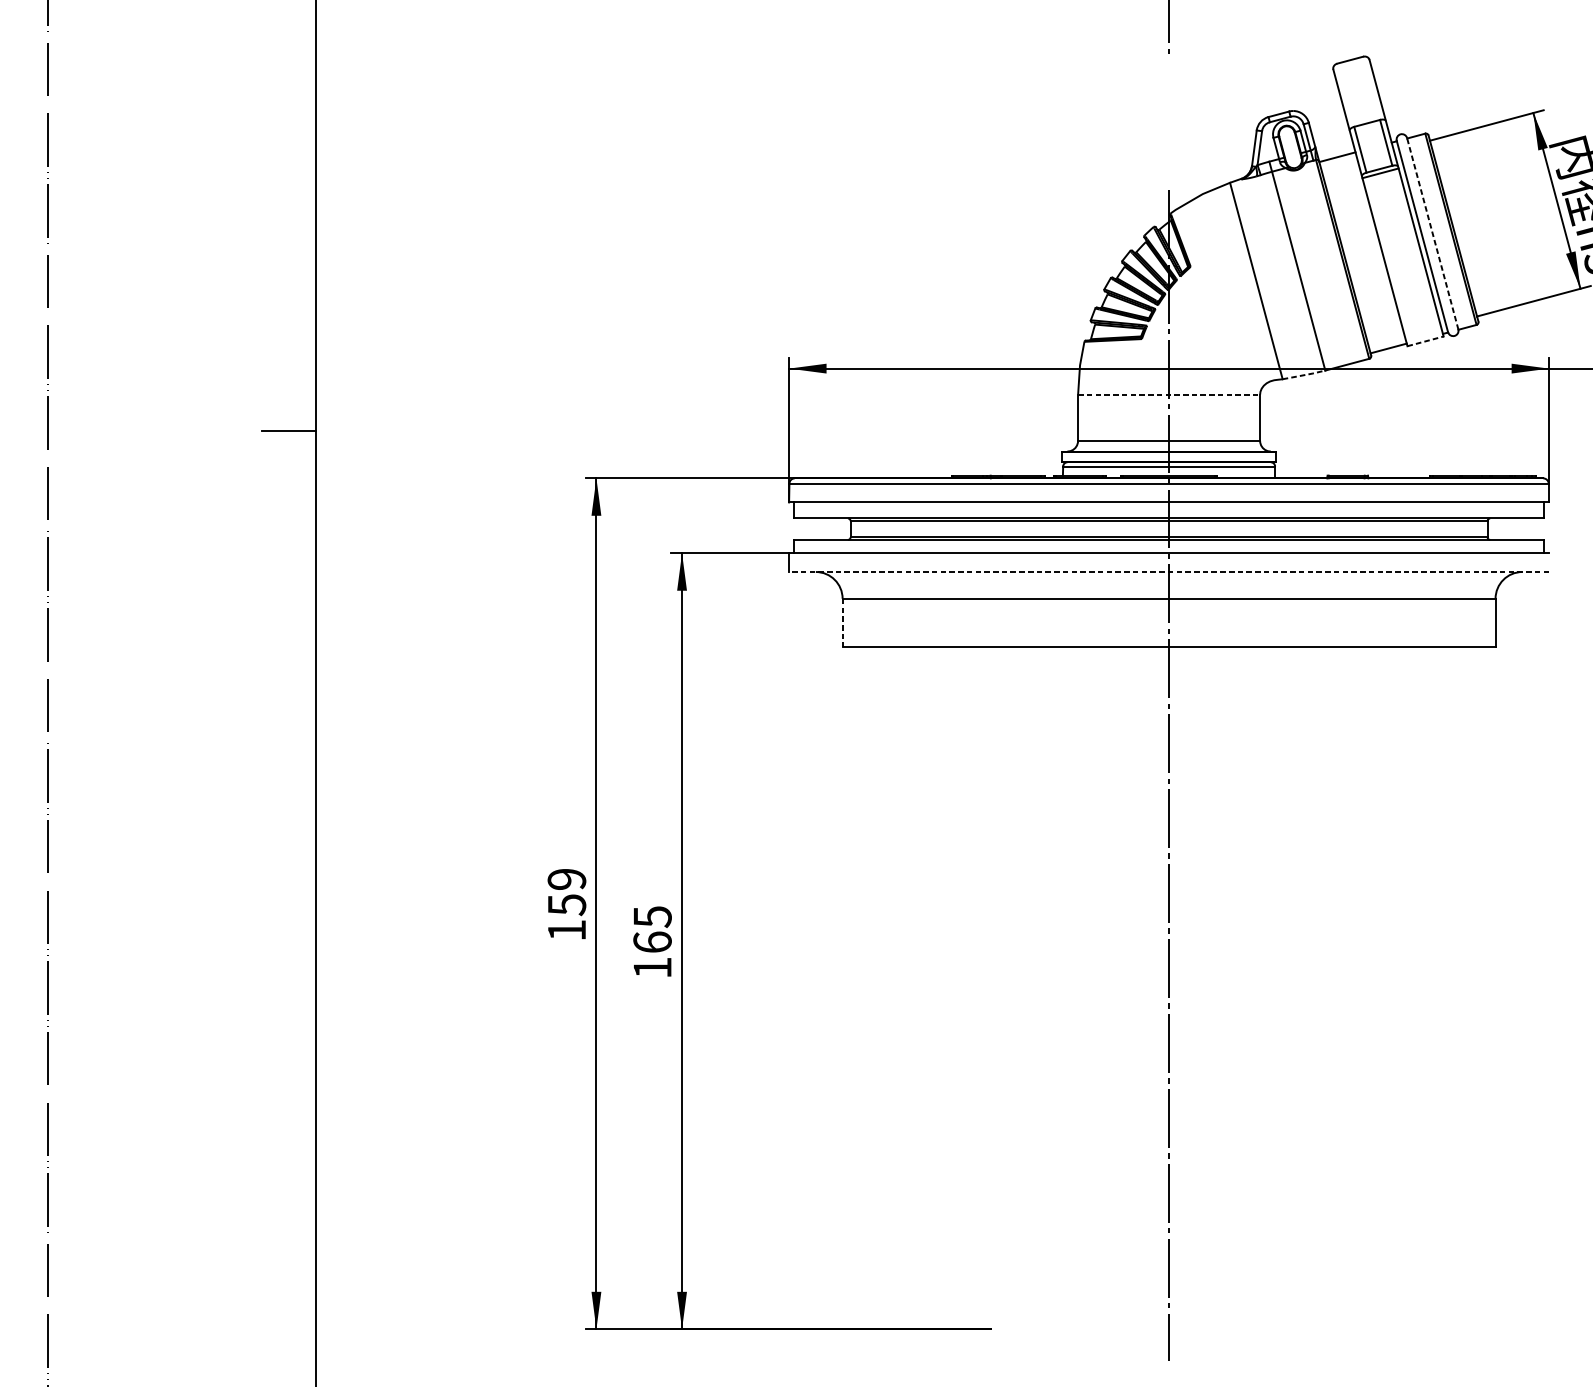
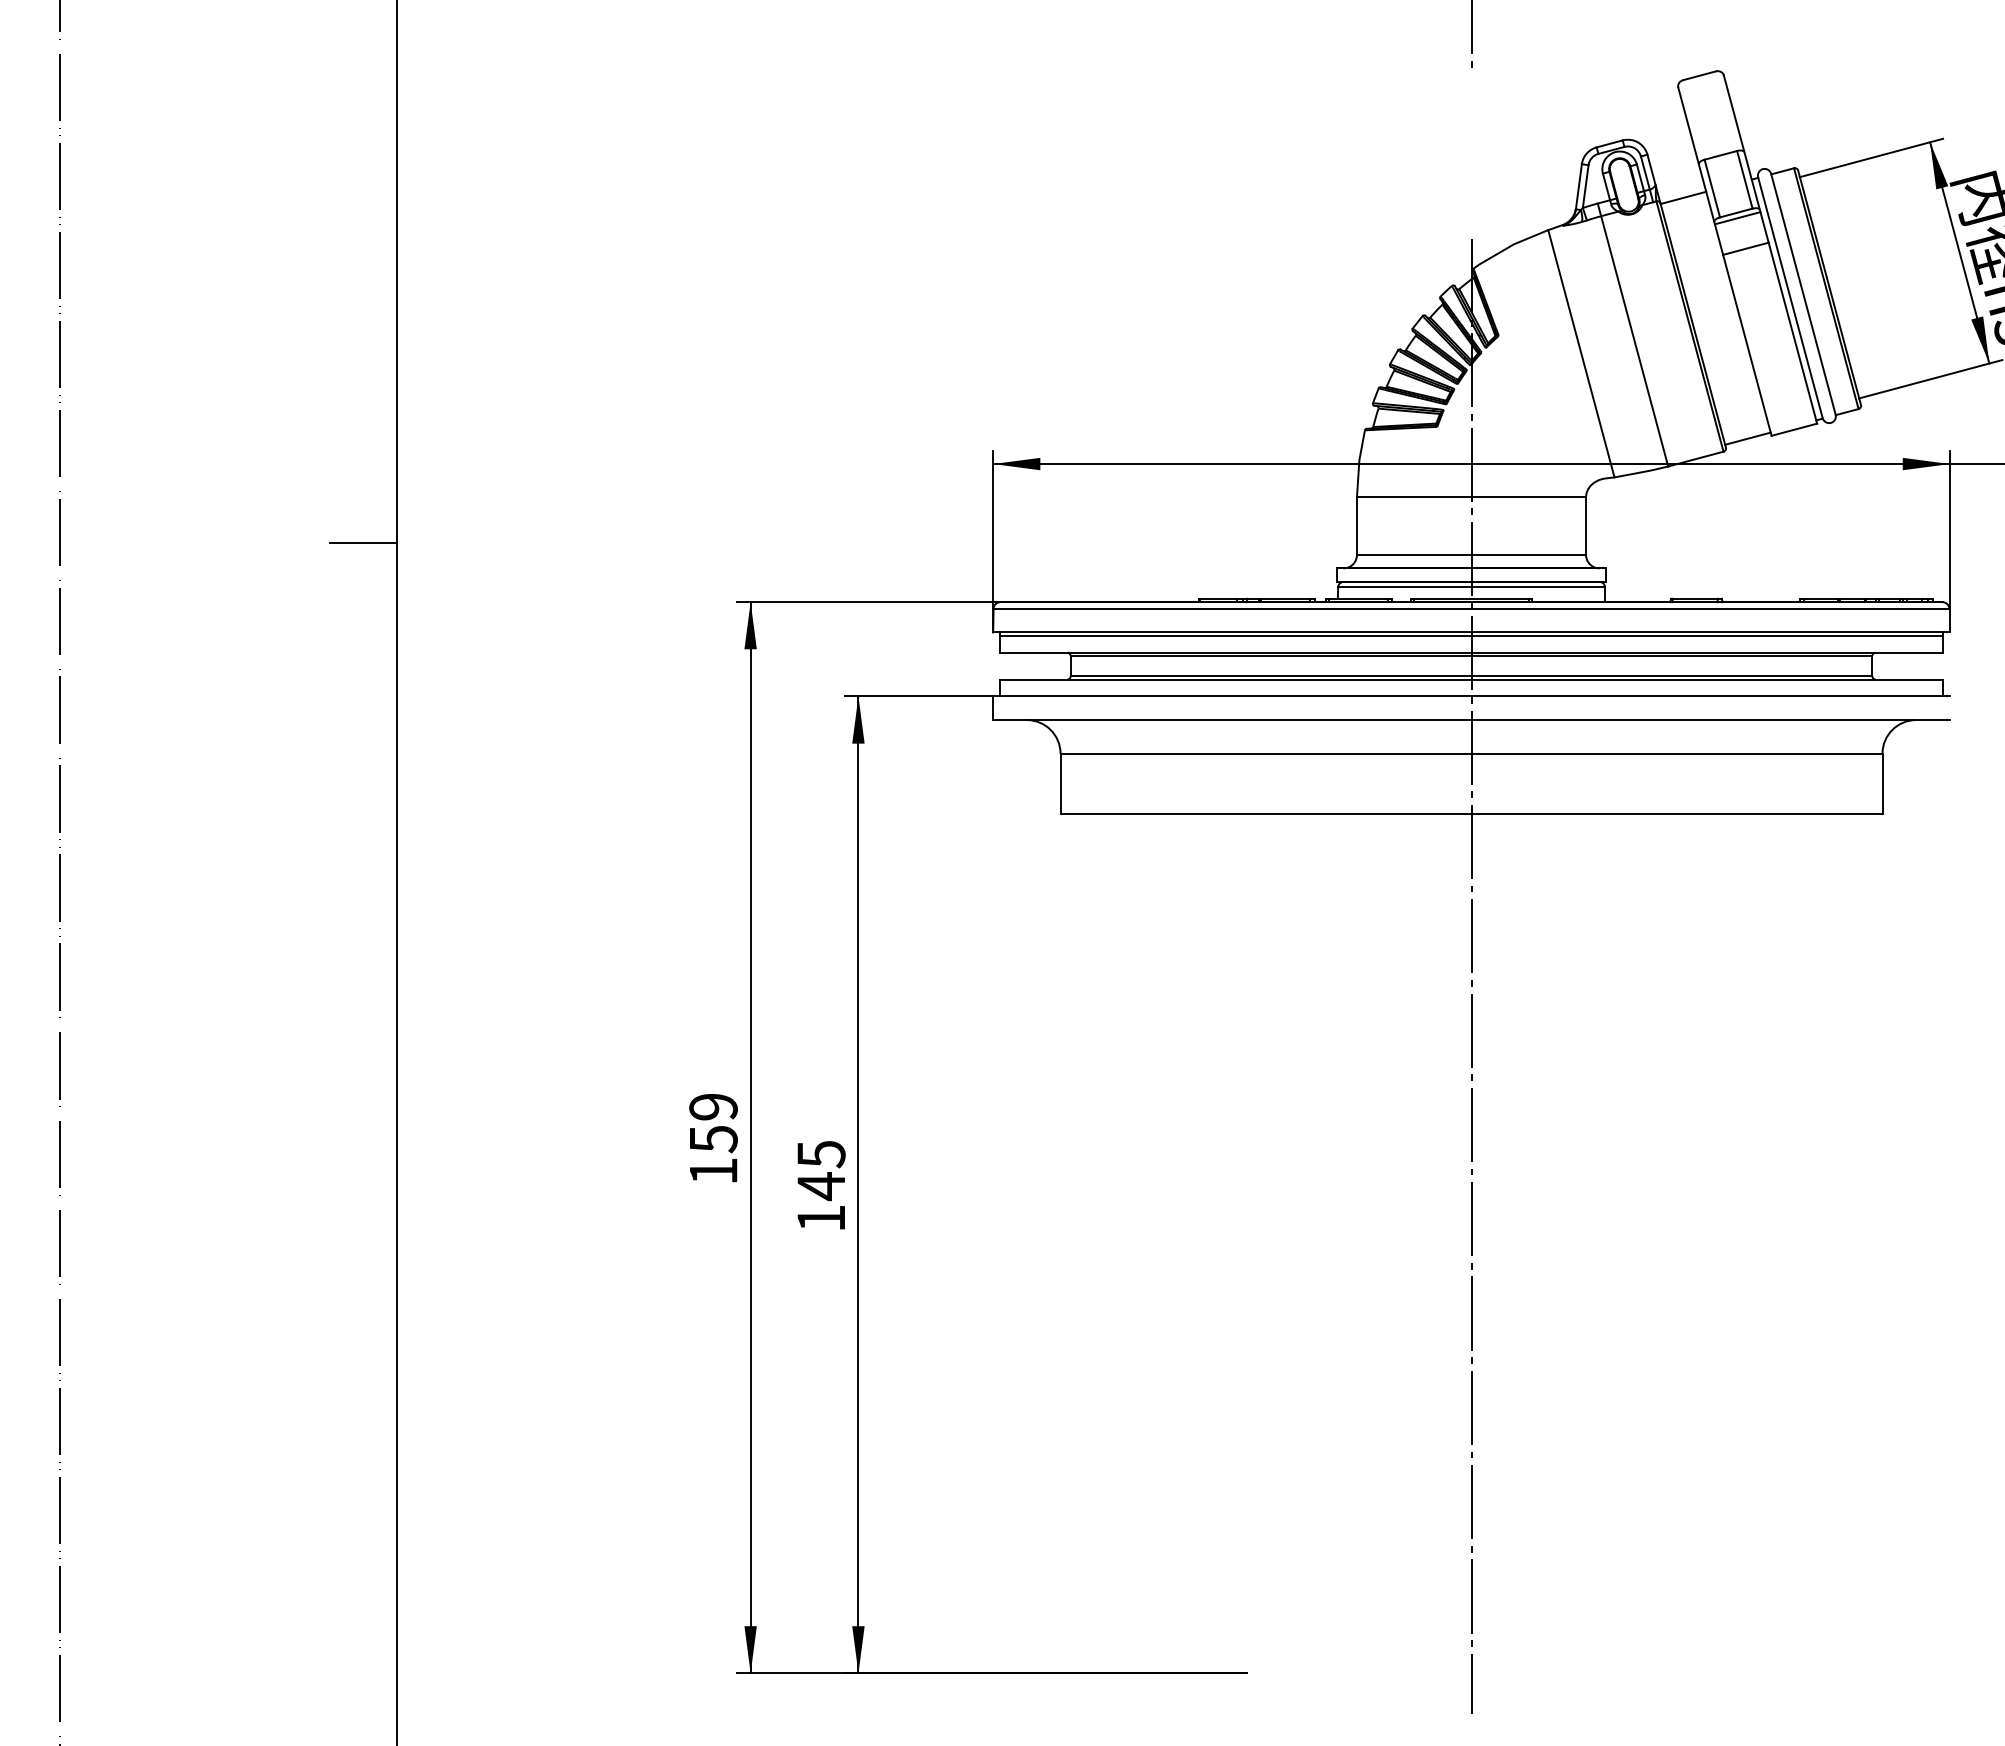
line: (1386, 197) -> (1745, 248), added
line: (1432, 233) -> (1803, 294), dashed -> solid
line: (1425, 341) -> (1794, 429), dashed -> solid
line: (1304, 375) -> (1642, 472), dashed -> solid
line: (1169, 394) -> (1471, 496), dashed -> solid
line: (1169, 504) -> (1471, 635), added
line: (1169, 572) -> (1471, 720), dashed -> solid
line: (842, 623) -> (1060, 784), dashed -> solid
text: (652, 942) -> (821, 1186), 165 -> 145

